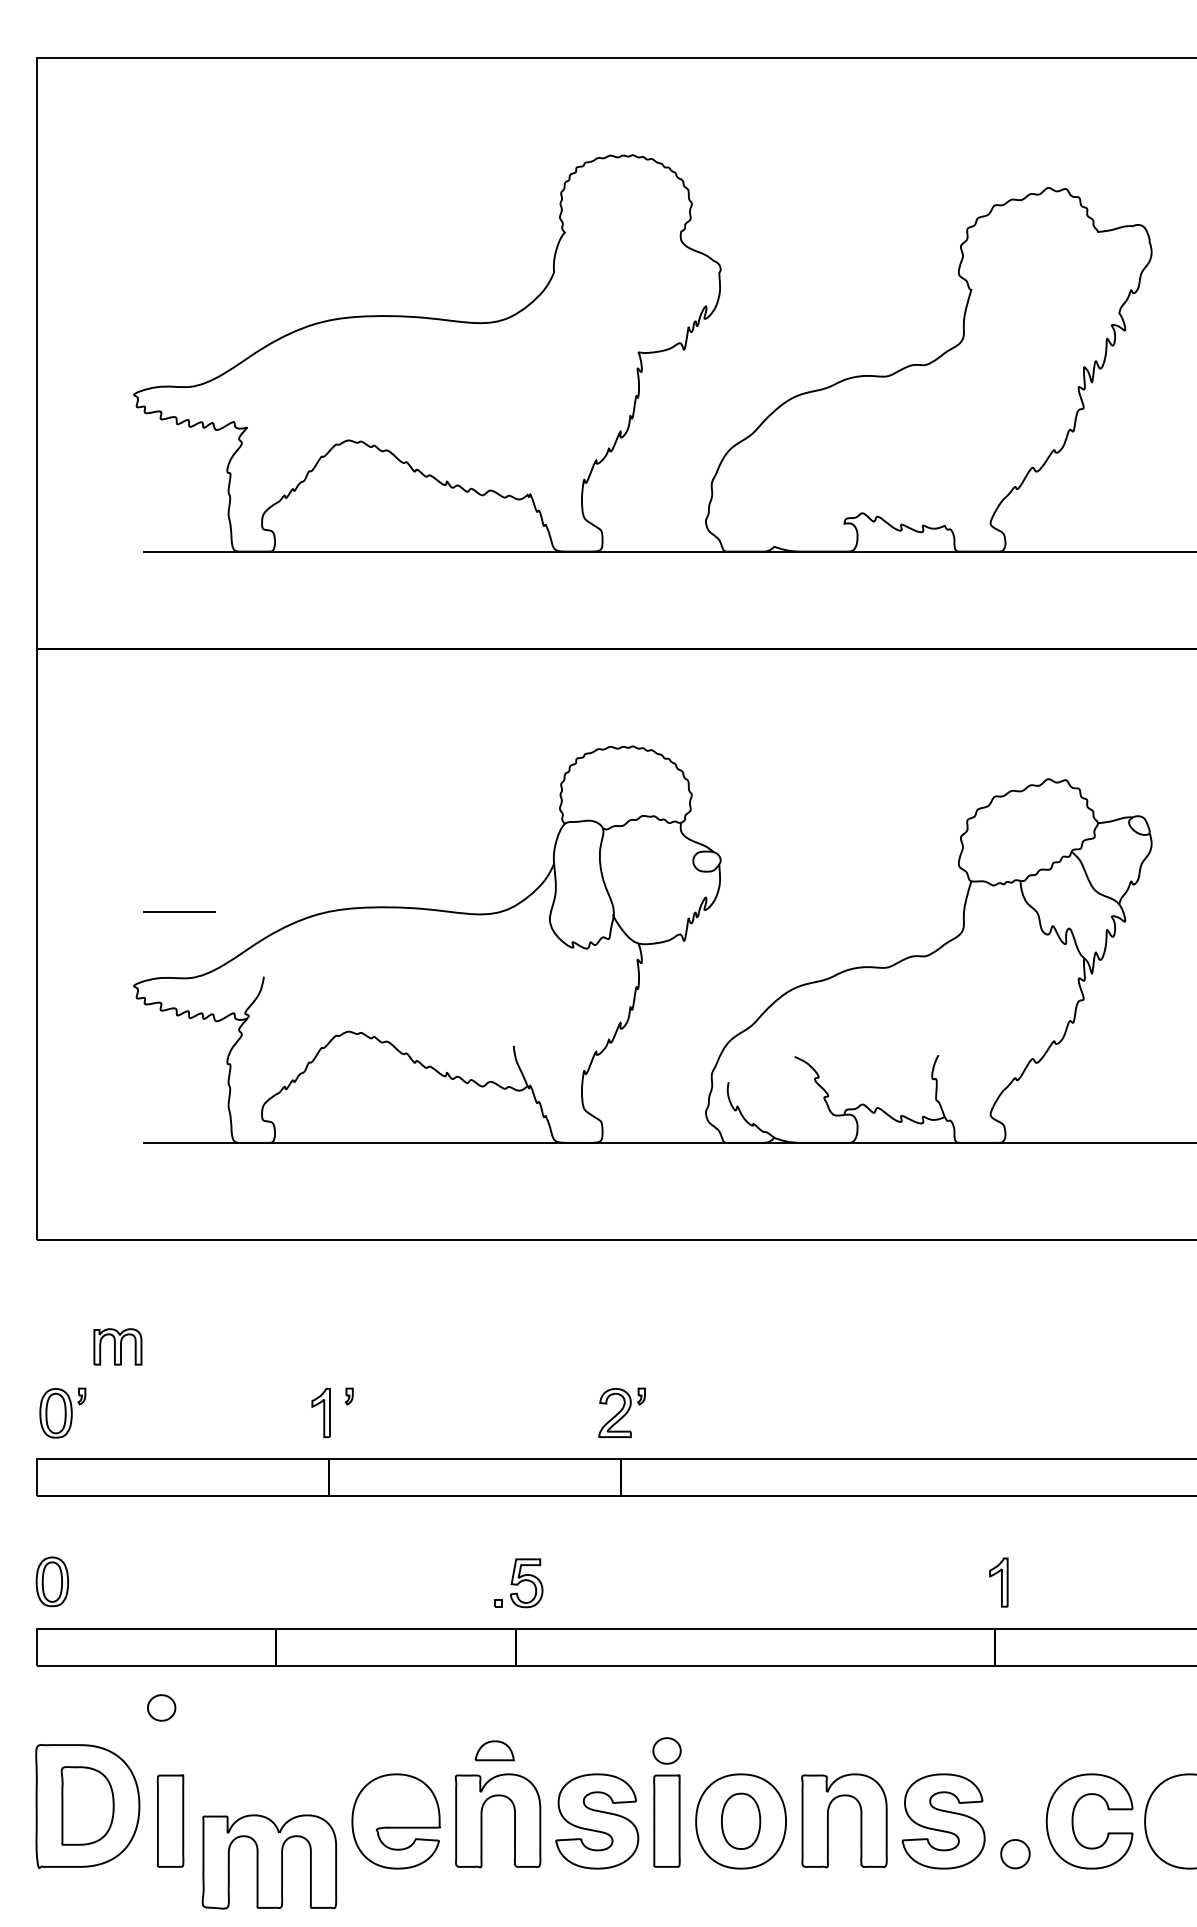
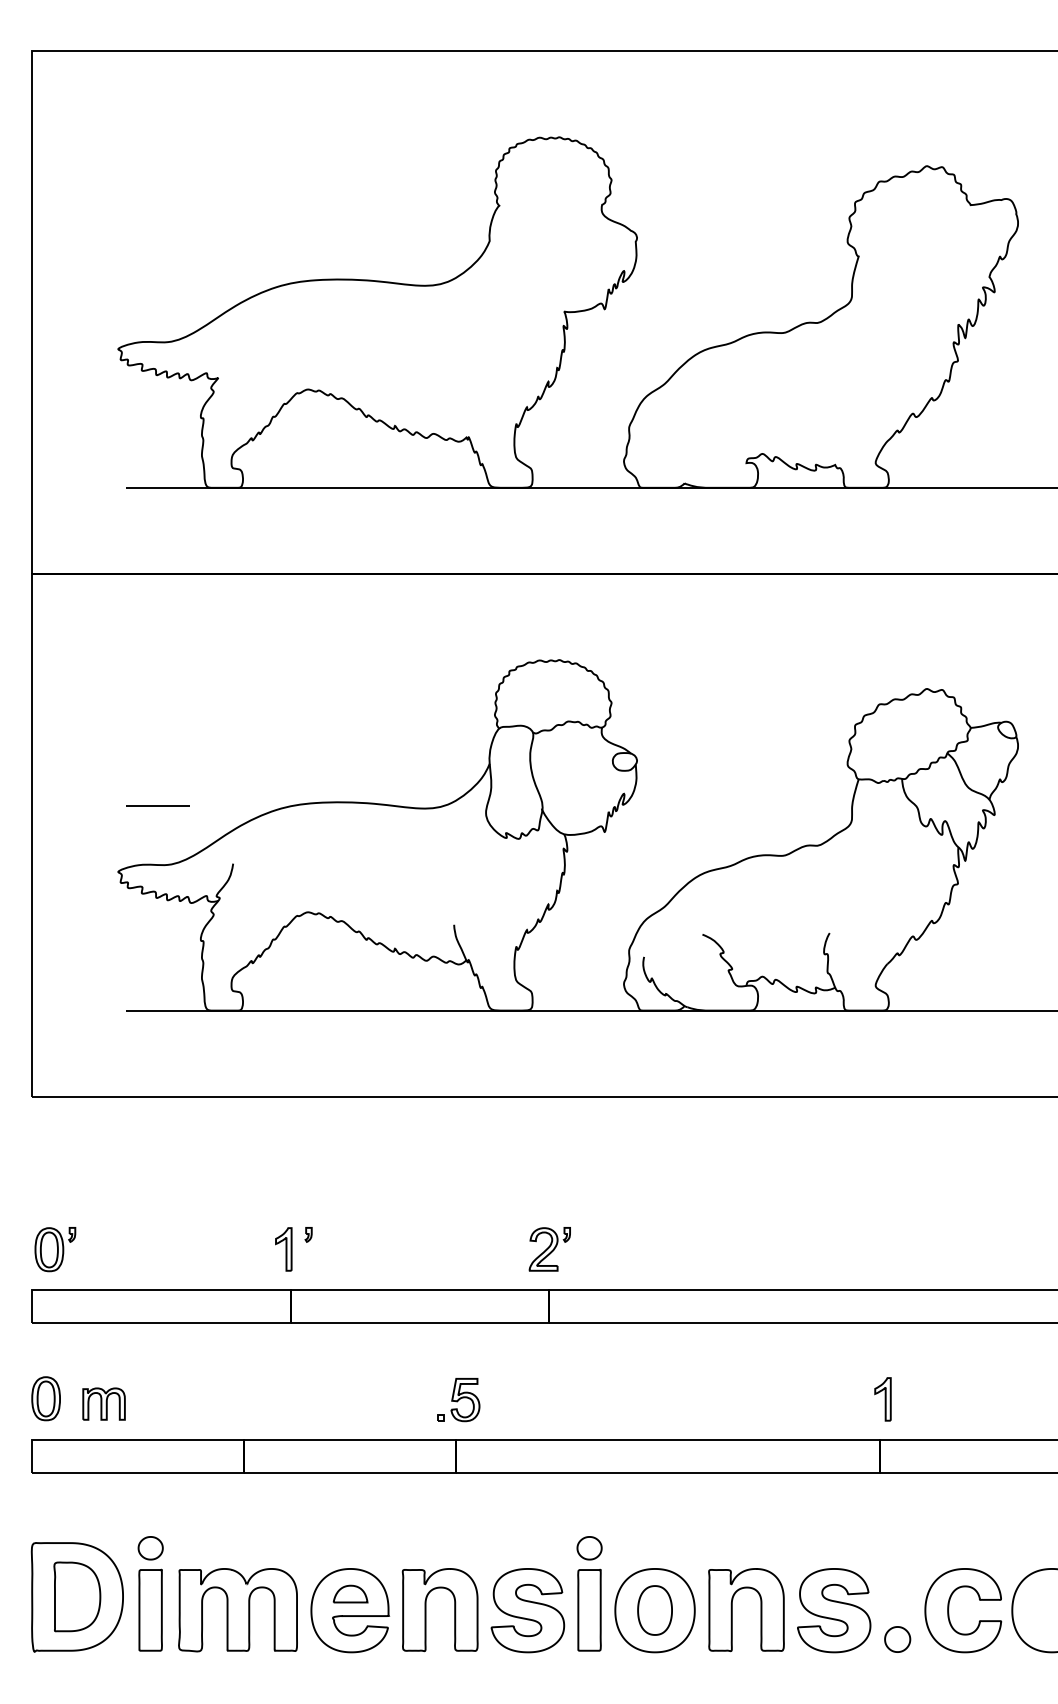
part: (117, 1346) -> (103, 1403), moved
part: (161, 1707) -> (150, 1547), moved
part: (494, 1750) -> (350, 1593), moved
part: (269, 1861) -> (238, 1609), moved

